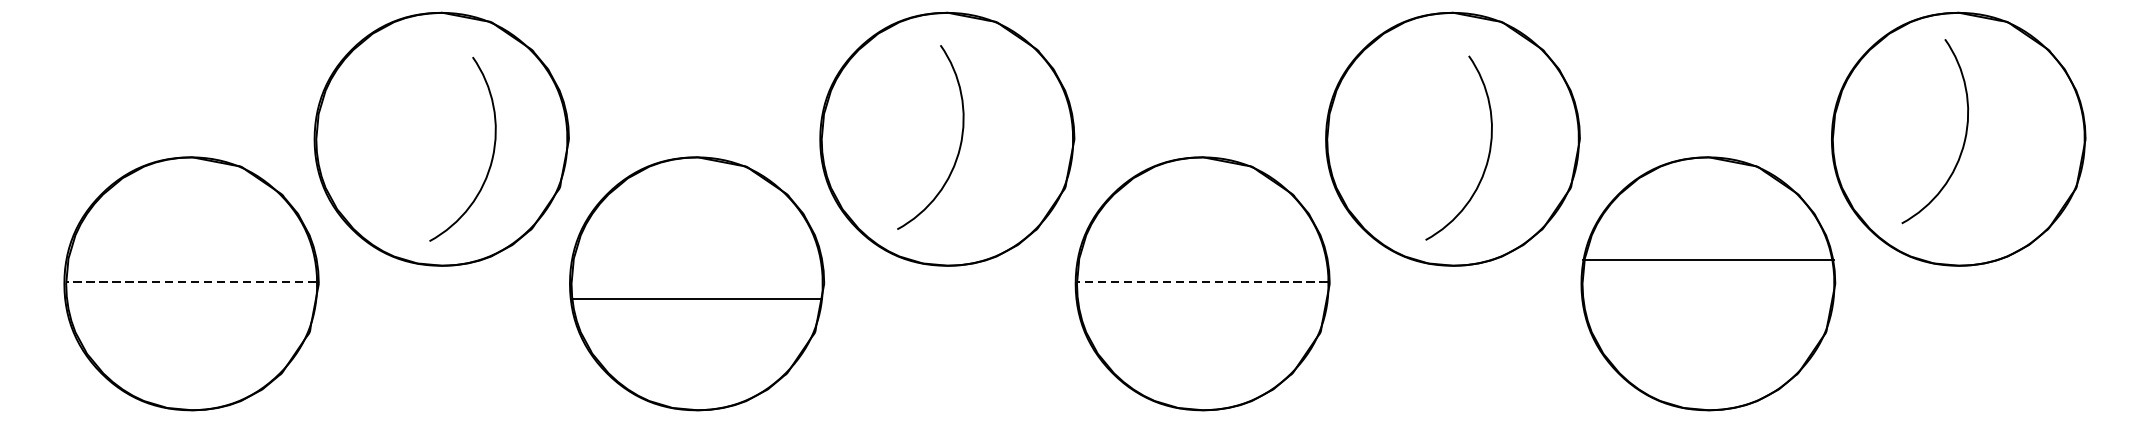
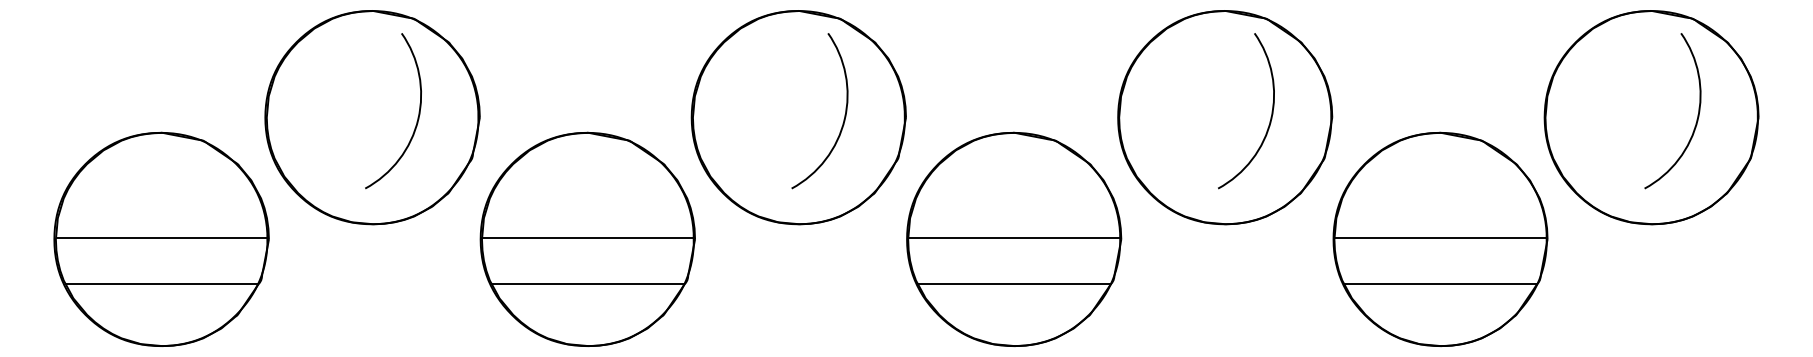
arc: (1964, 135) -> (1697, 114), moved
arc: (959, 141) -> (844, 114), moved
arc: (1487, 154) -> (1270, 116), moved
arc: (491, 156) -> (417, 117), moved
line: (1708, 258) -> (1440, 237), moved
line: (191, 281) -> (161, 237), dashed -> solid
line: (1201, 281) -> (1013, 237), dashed -> solid
line: (696, 298) -> (587, 237), moved
line: (191, 336) -> (161, 283), added
line: (696, 336) -> (587, 283), added
line: (1203, 336) -> (1014, 283), added
line: (1708, 336) -> (1440, 283), added

